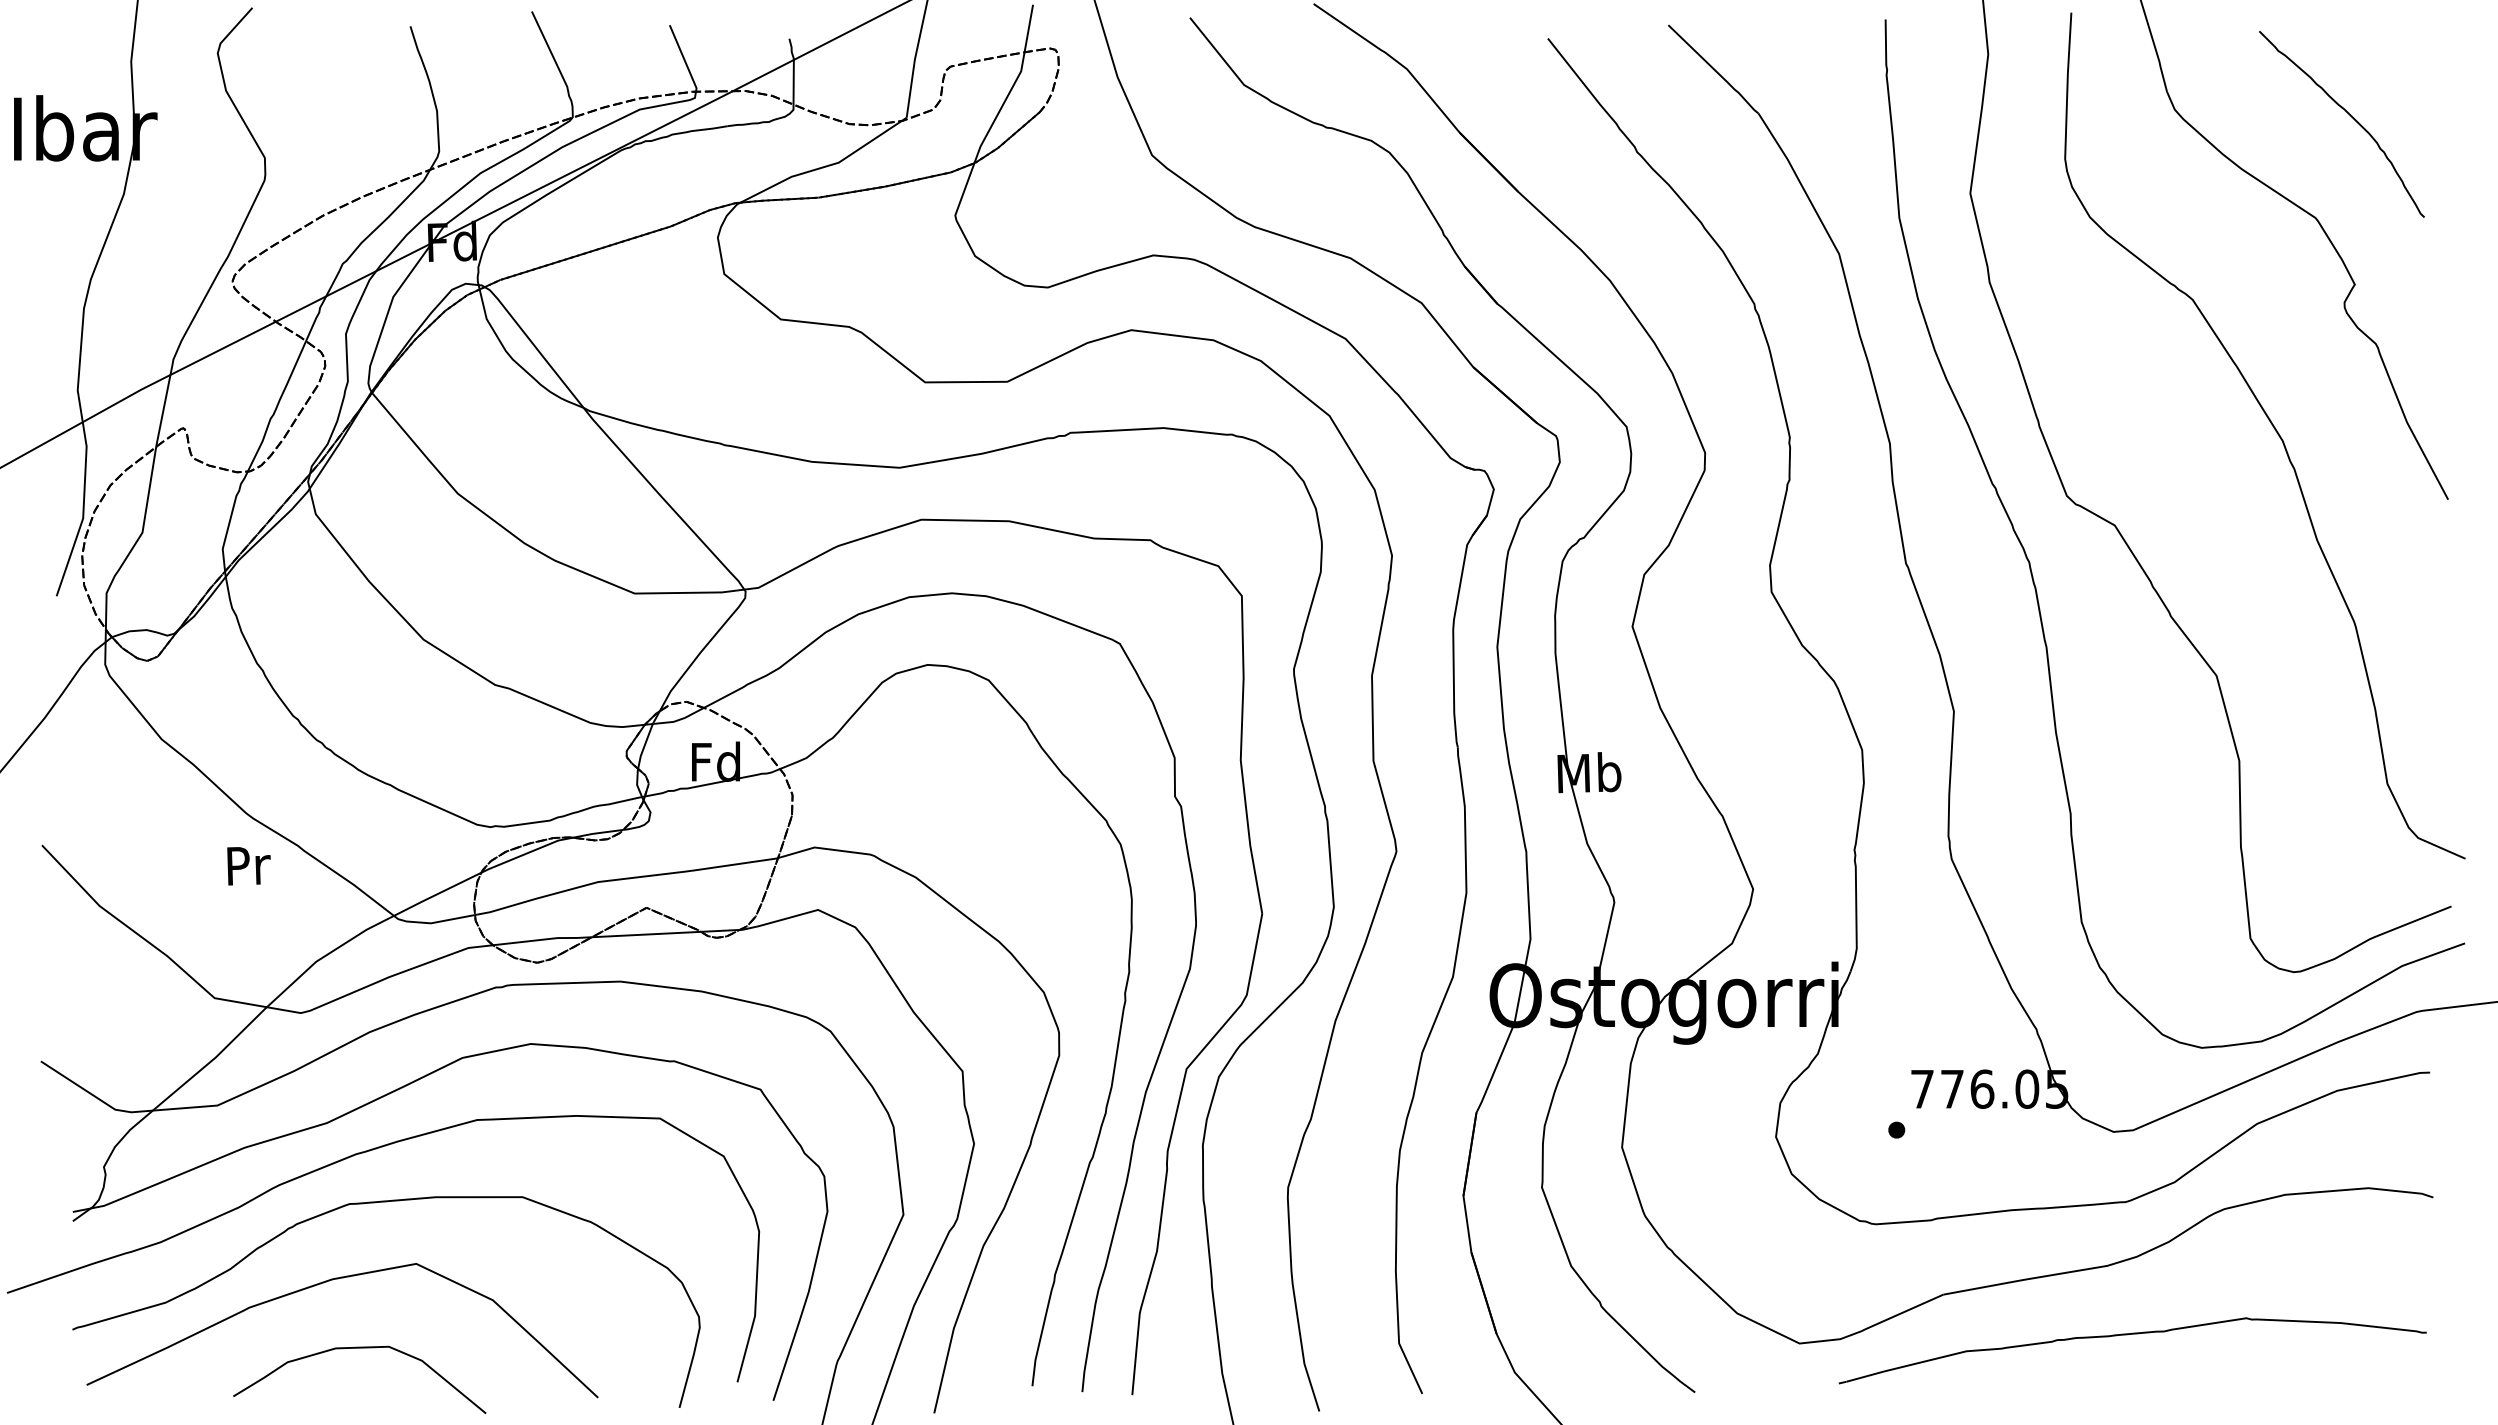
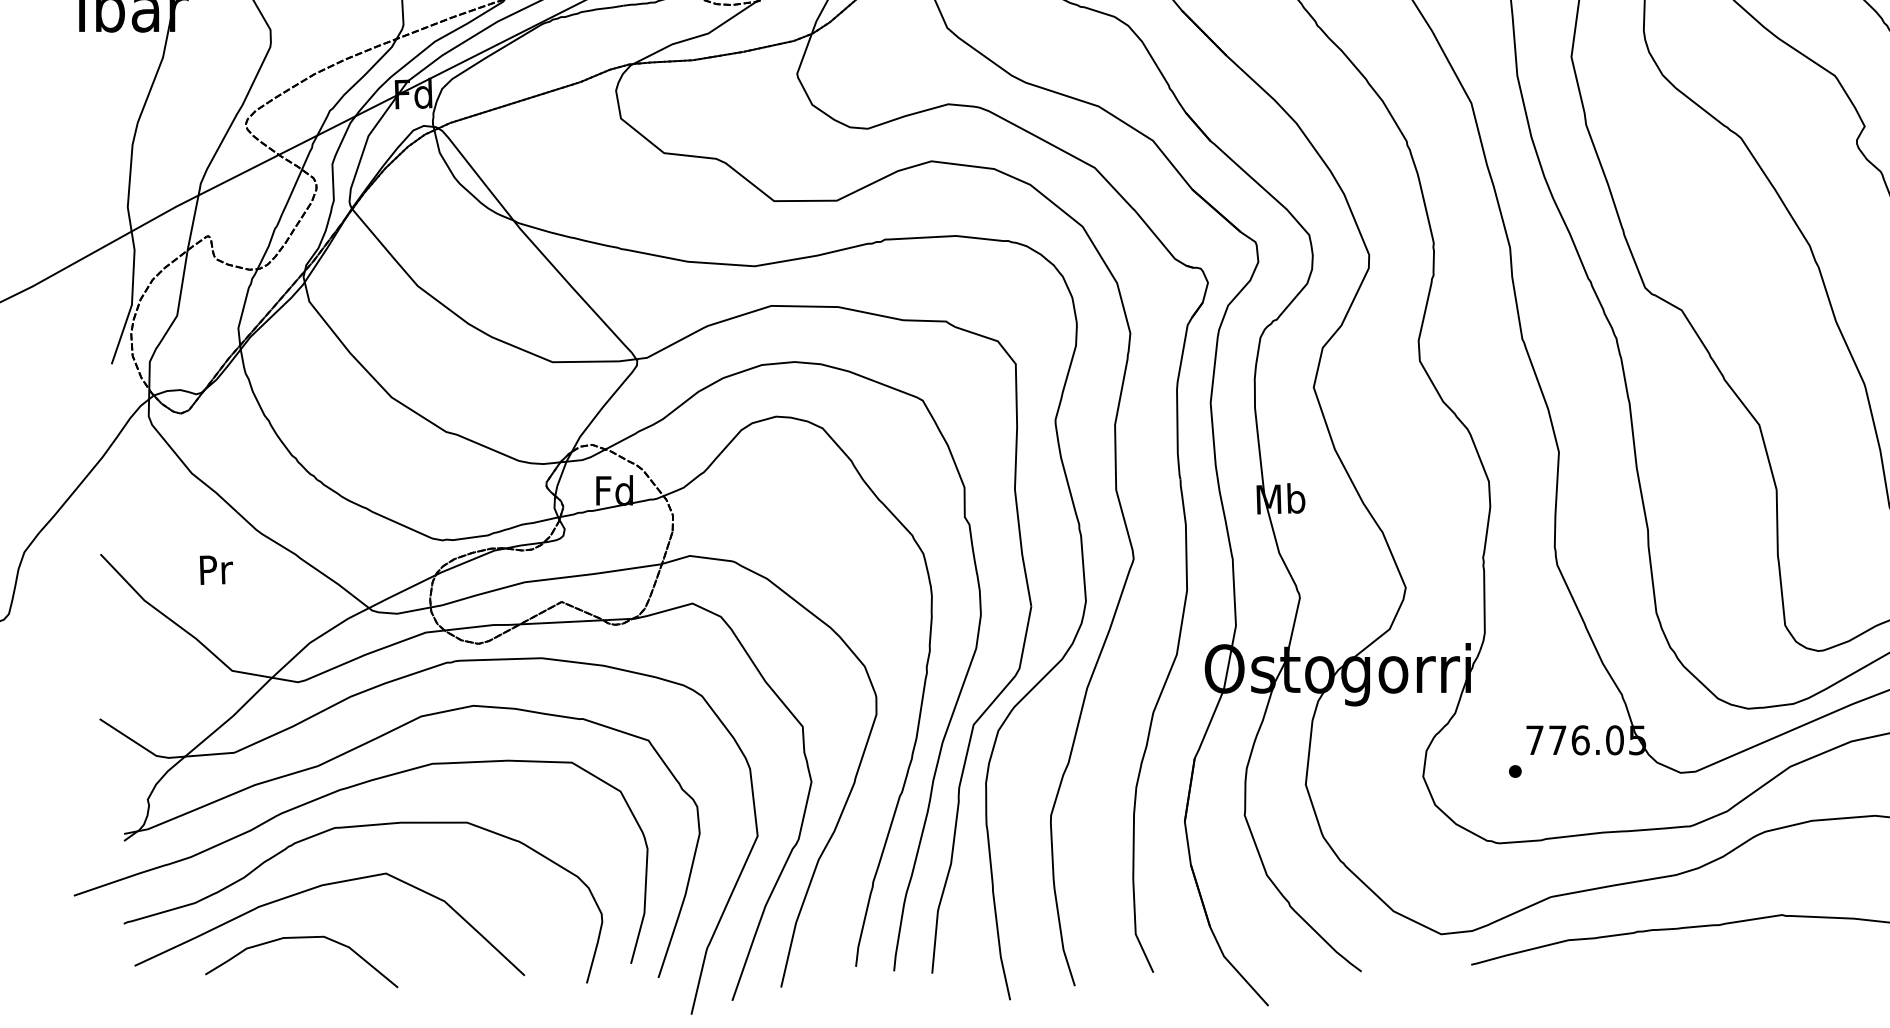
text: (248, 866) -> (216, 570), moved
curve: (359, 1348) -> (301, 938), moved

